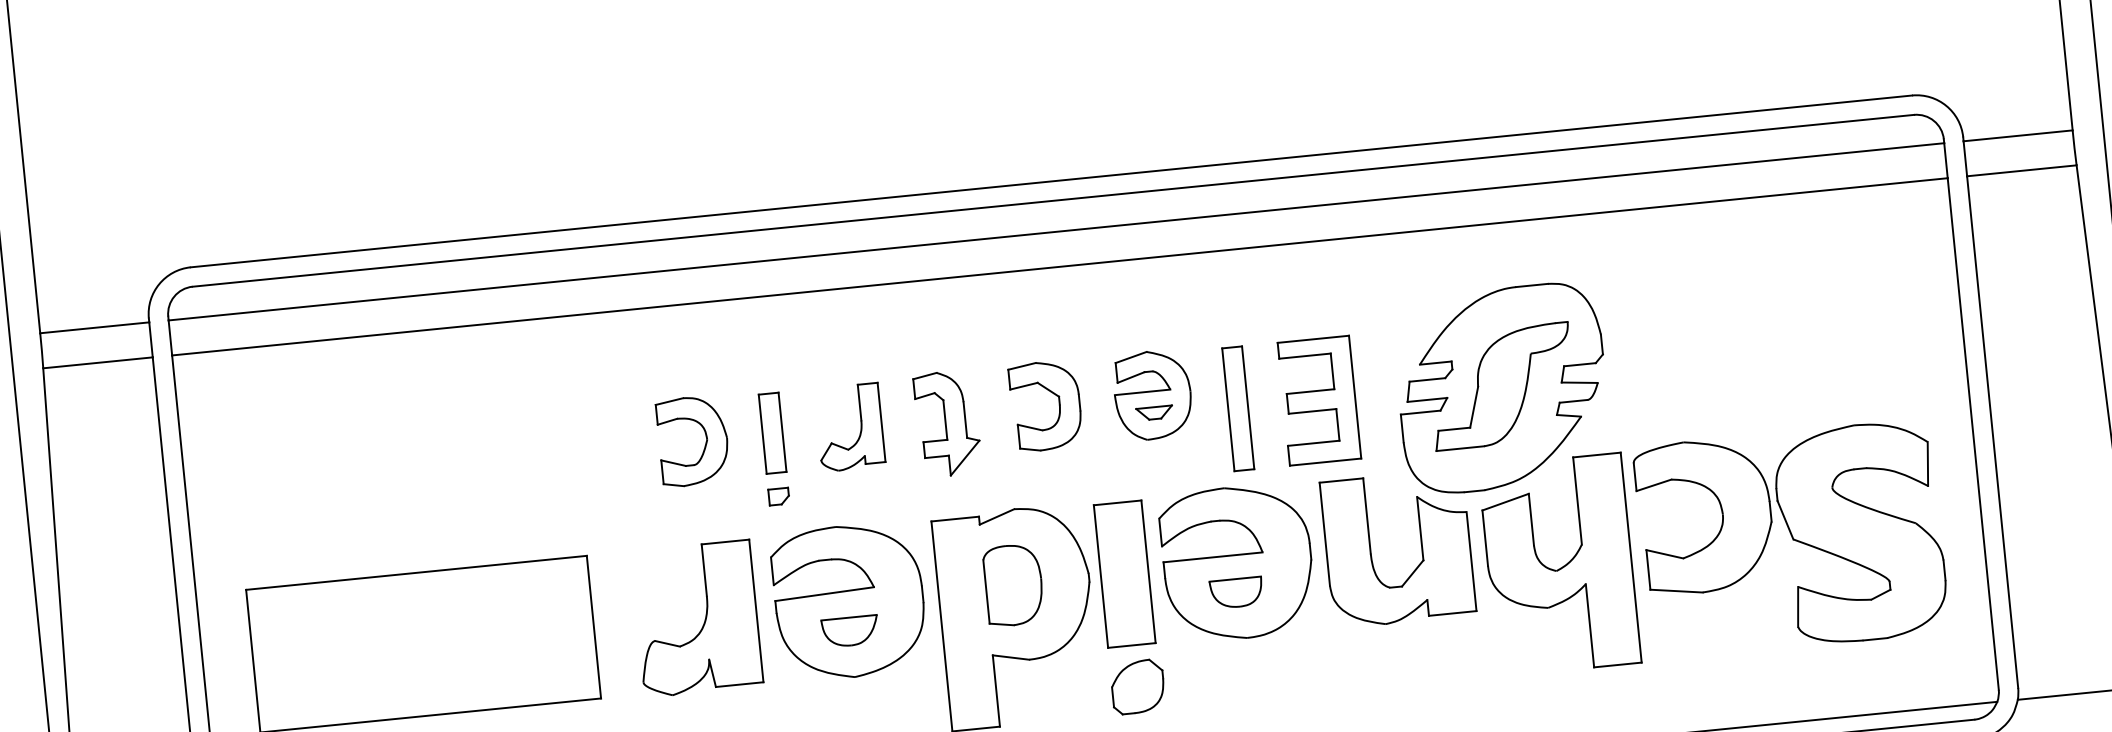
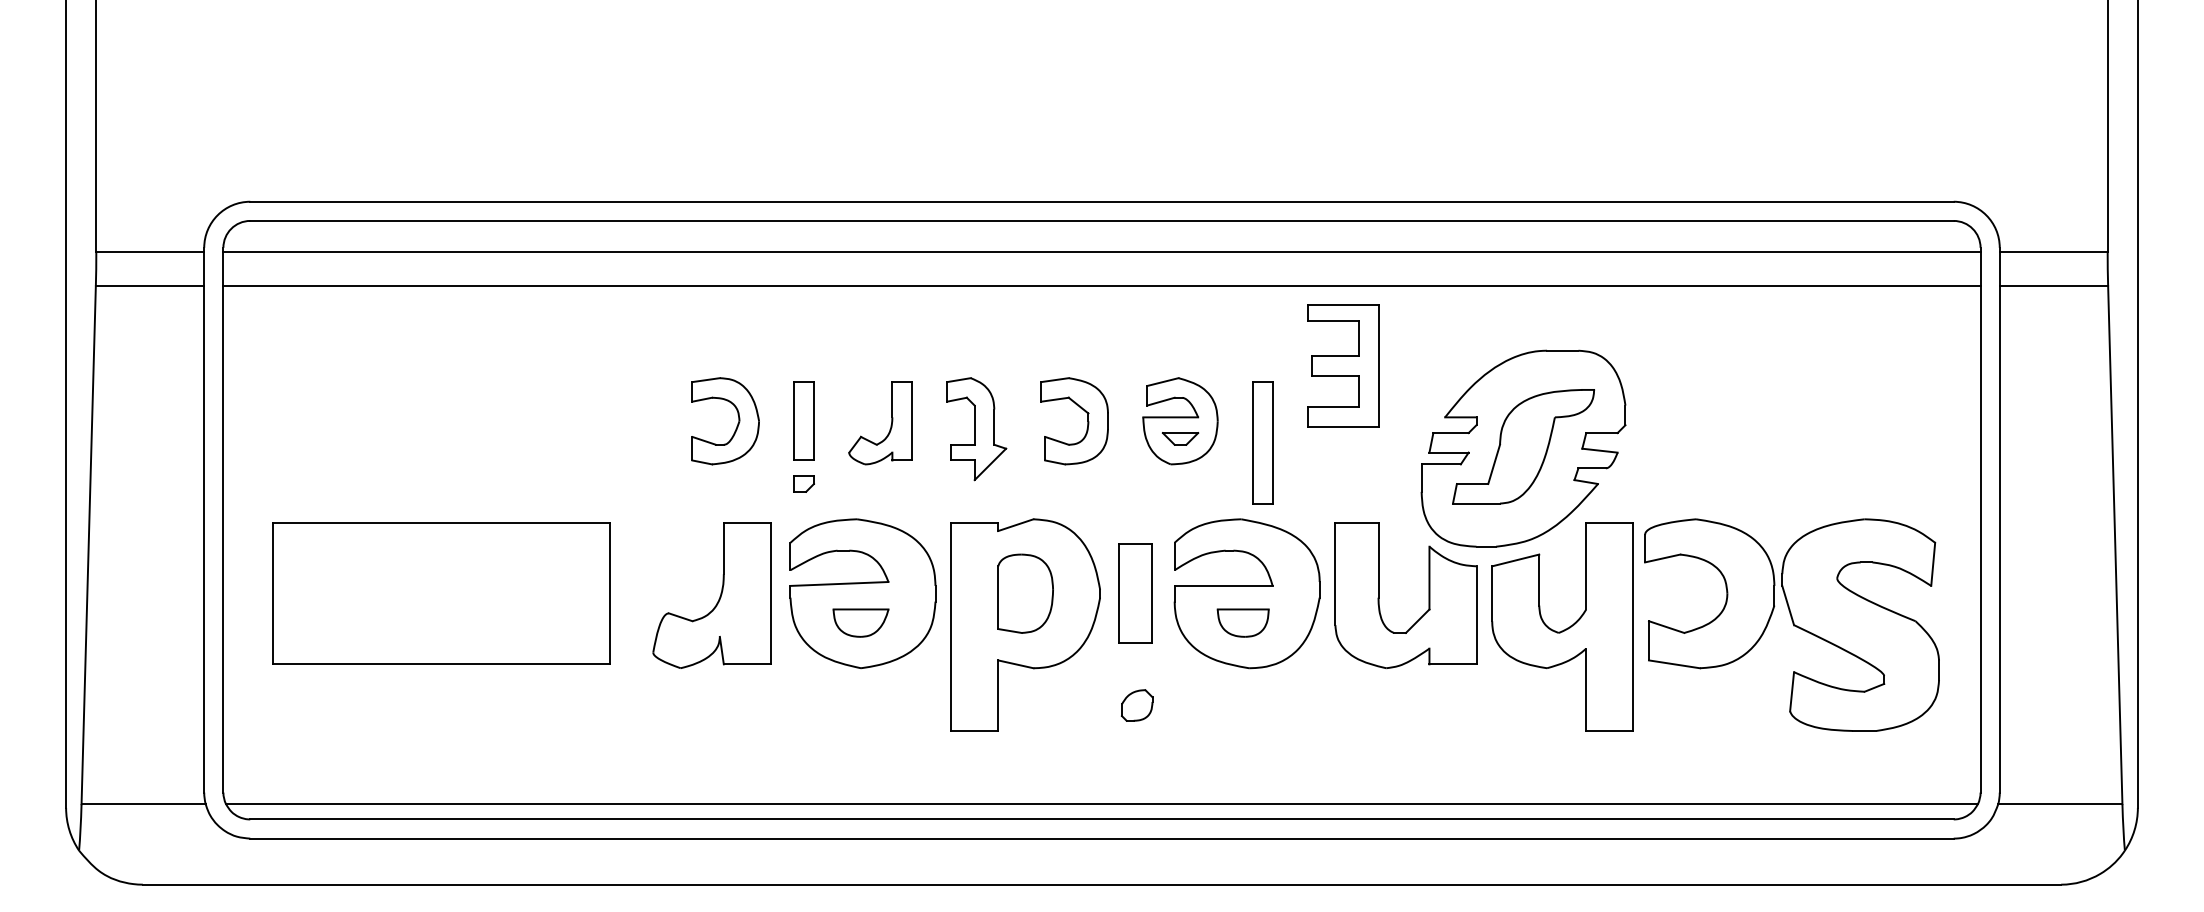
part: (1319, 400) -> (1343, 365), moved
part: (1124, 573) -> (1135, 593), size x0.7
part: (1137, 686) -> (1136, 705), size x0.6

